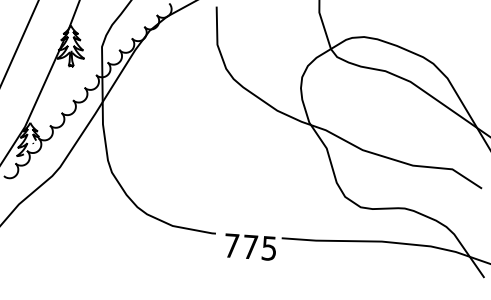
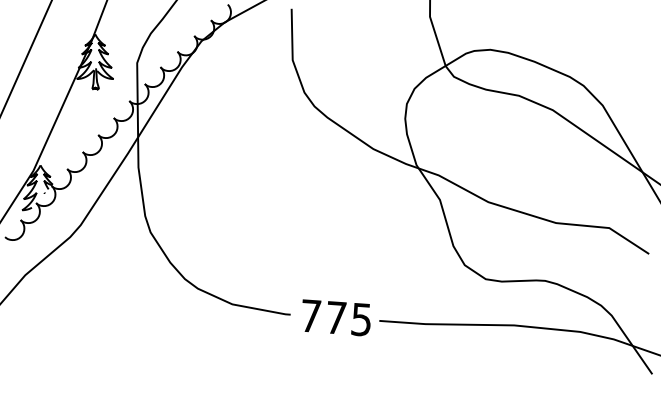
text: (250, 246) -> (336, 317), moved

